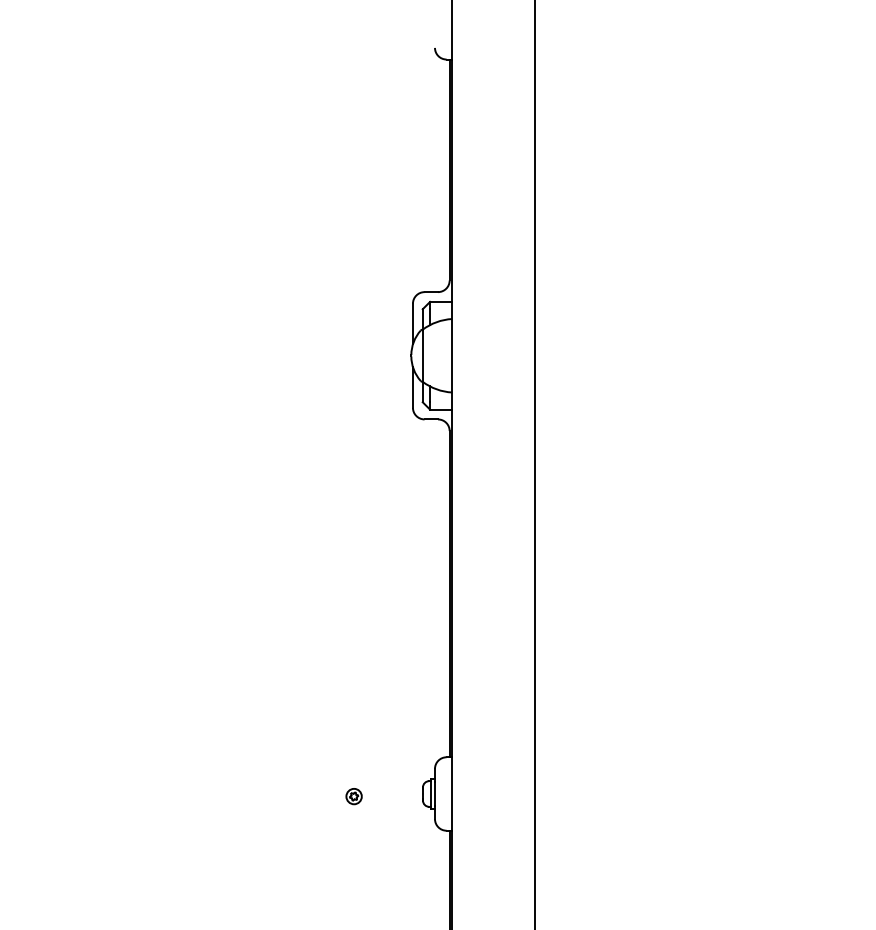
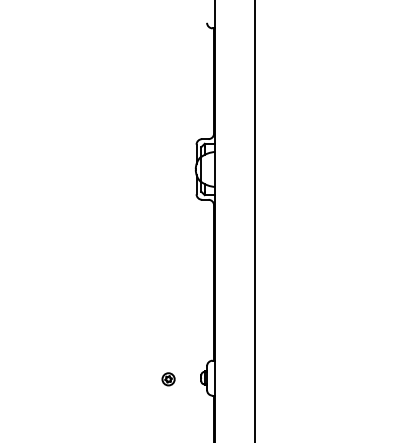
part: (354, 796) -> (168, 379), size x1.67

